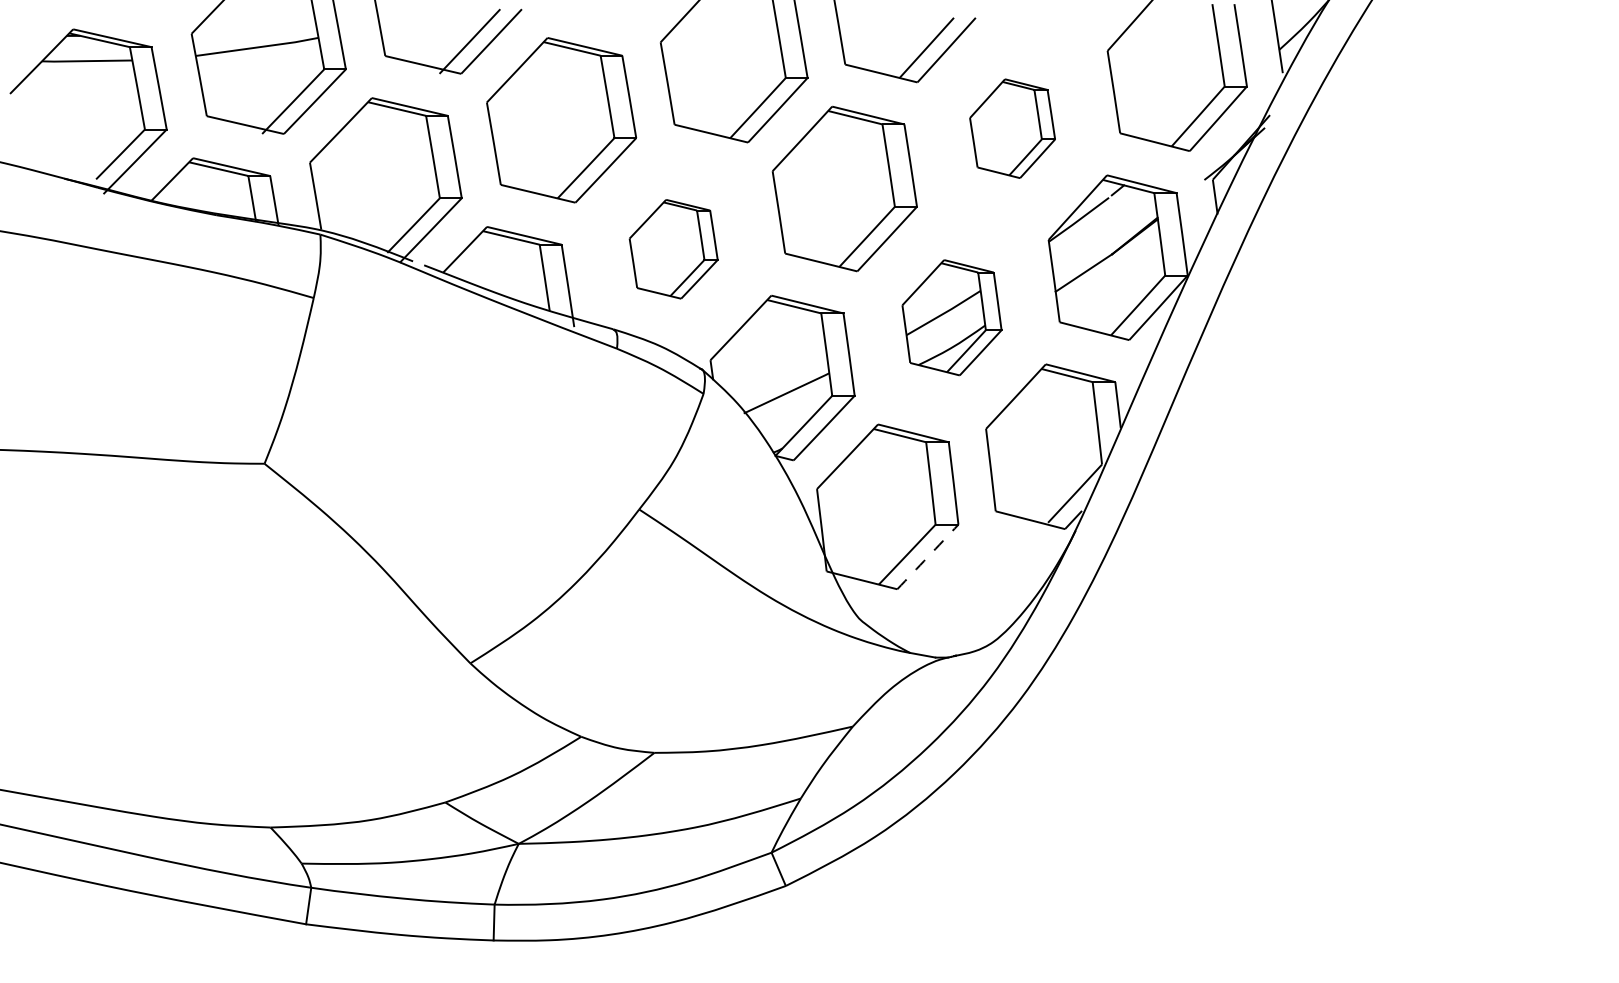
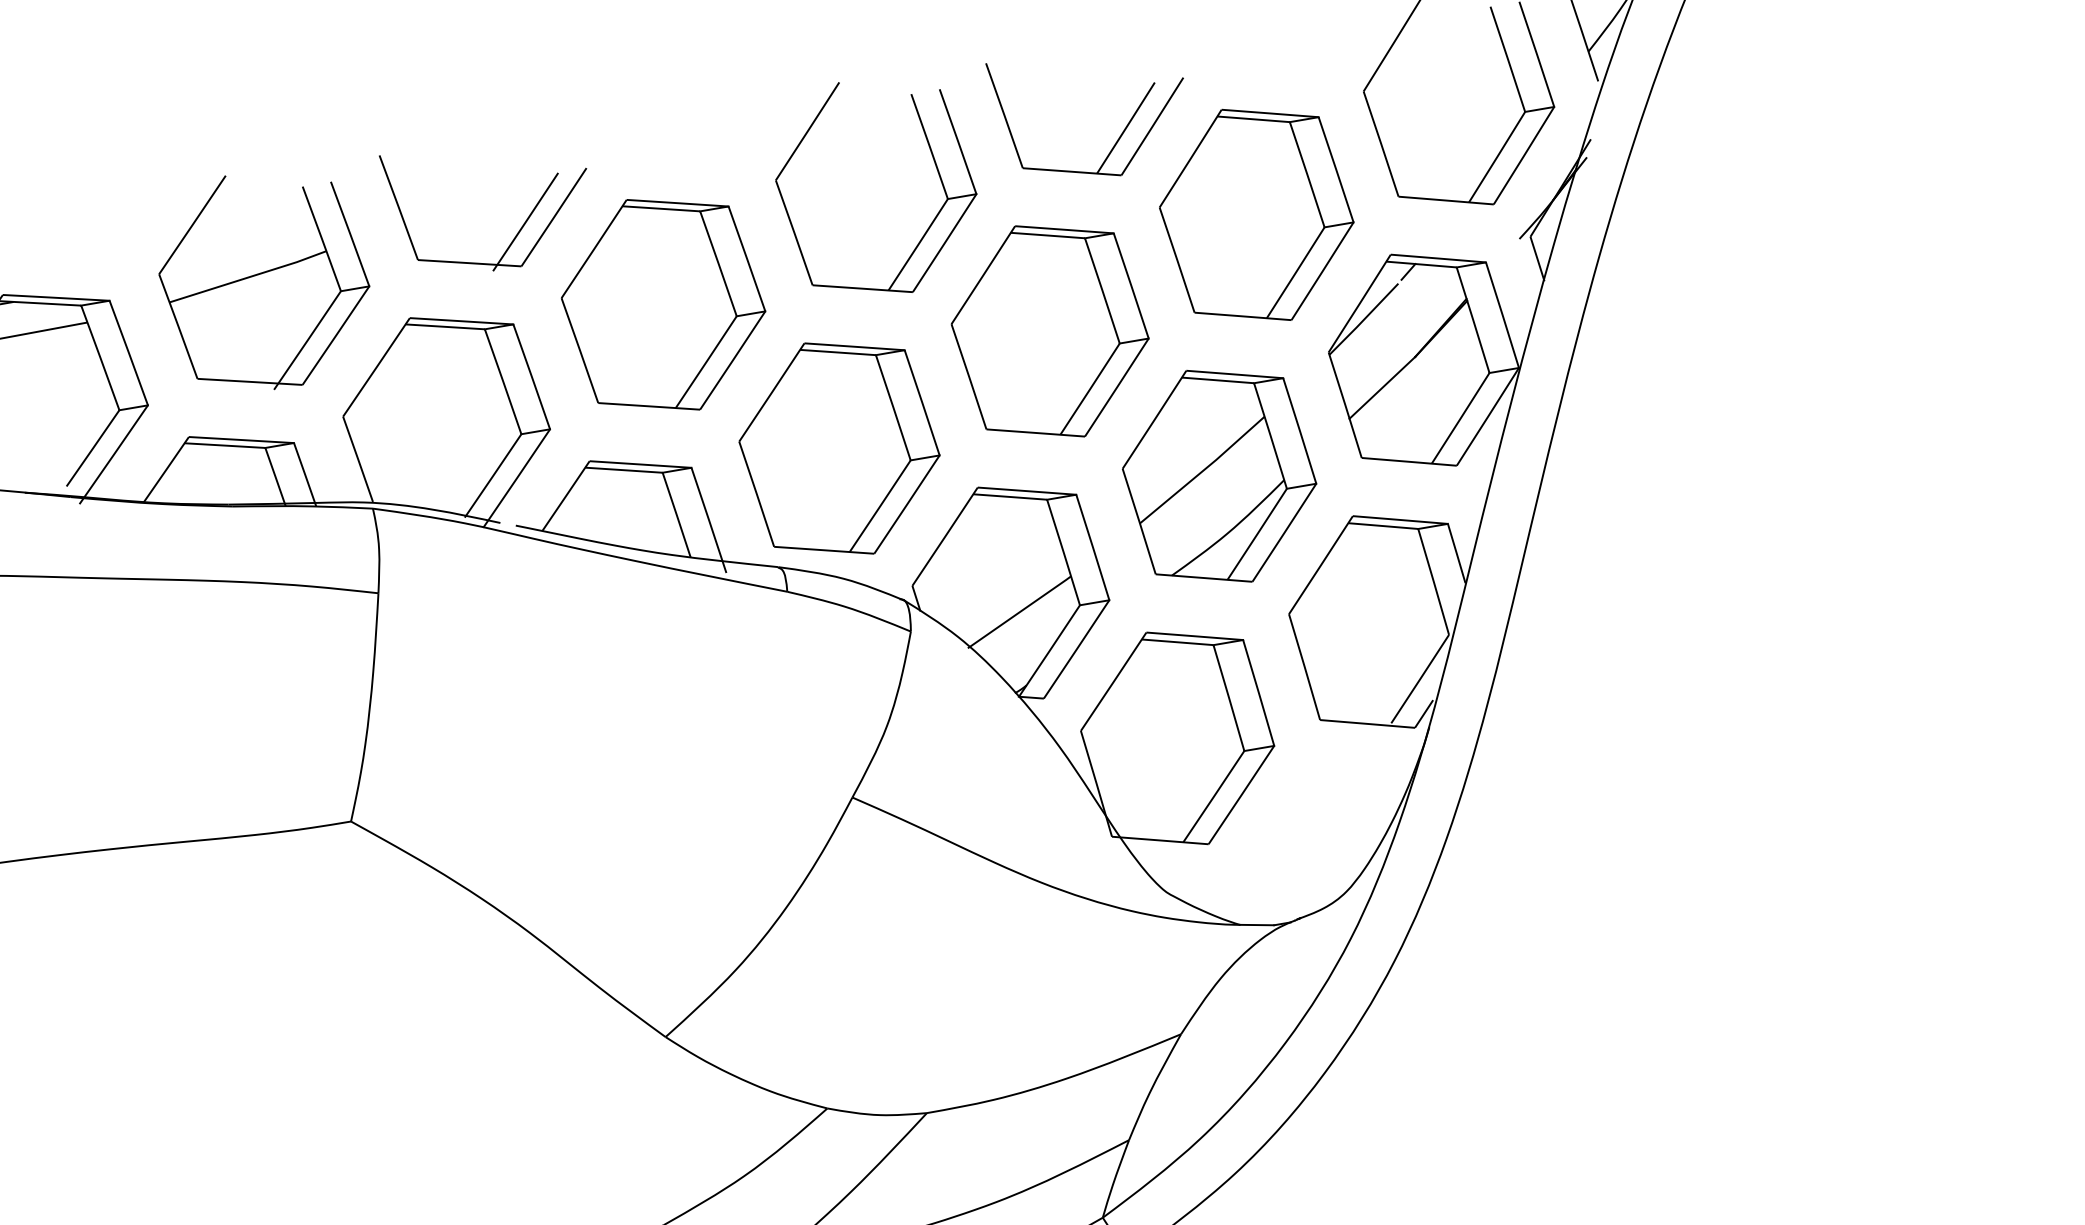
part: (1012, 128) -> (1256, 214), size x1.67
part: (673, 249) -> (839, 449), size x1.67
part: (951, 317) -> (1218, 475), size x1.43
arc: (927, 557) -> (1241, 795), dashed -> solid

